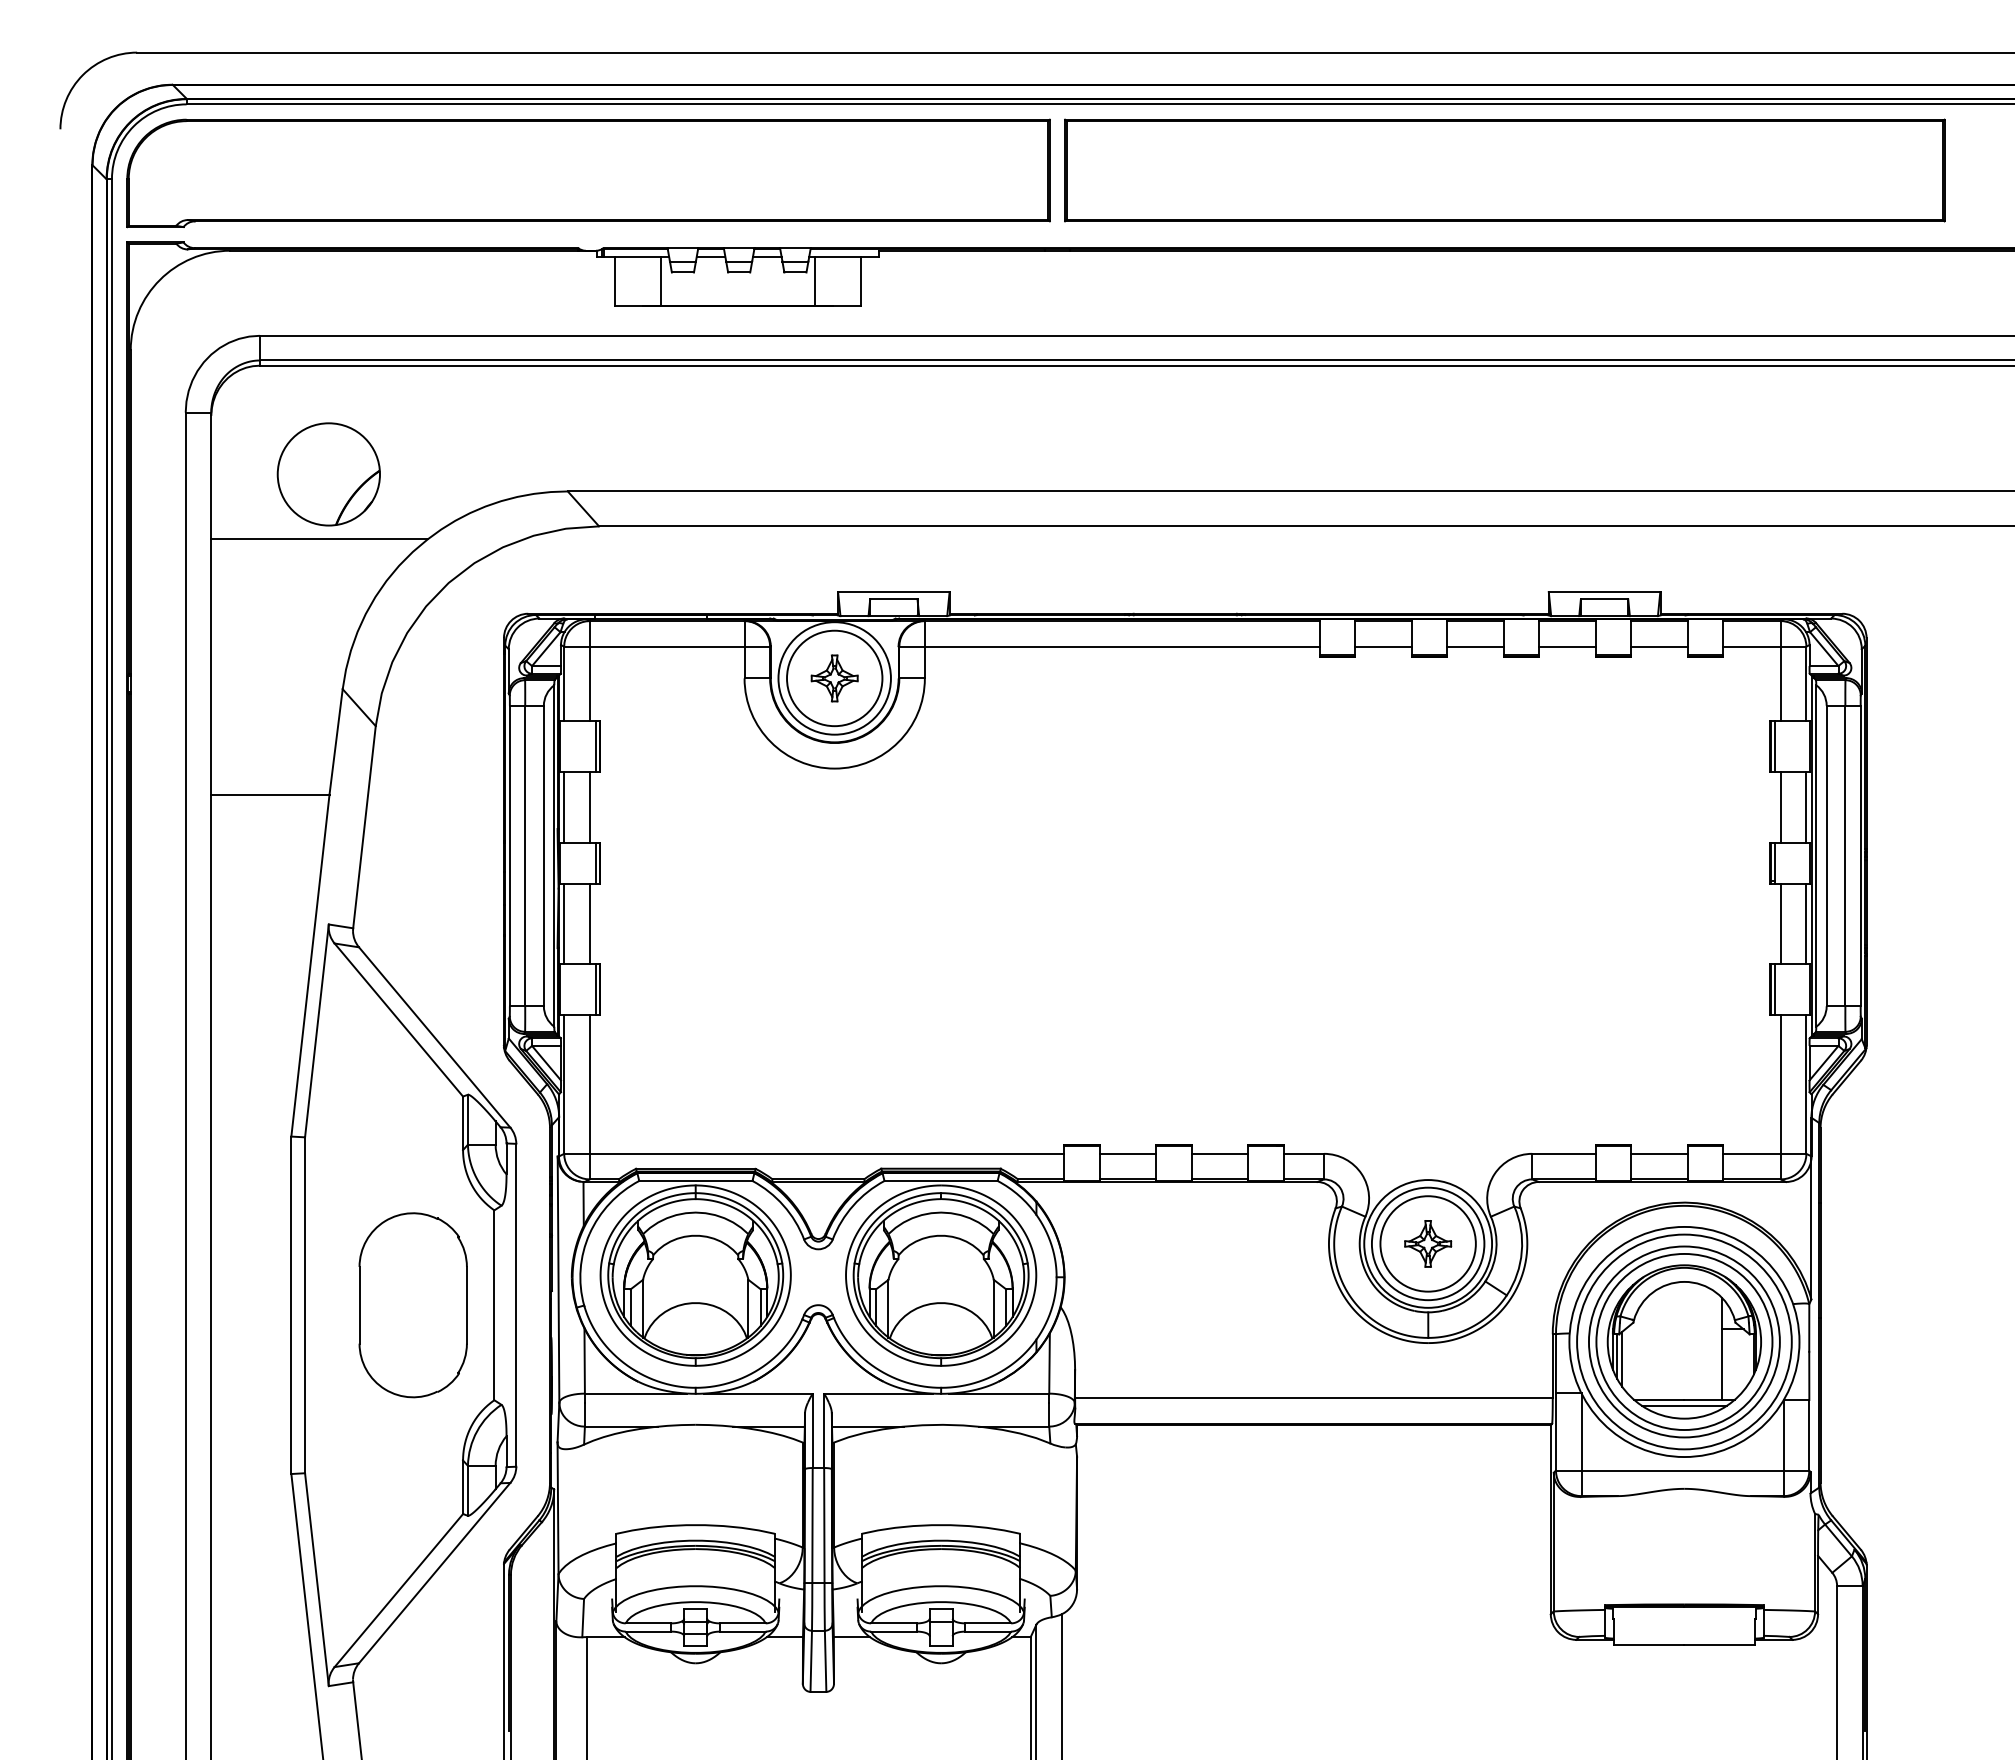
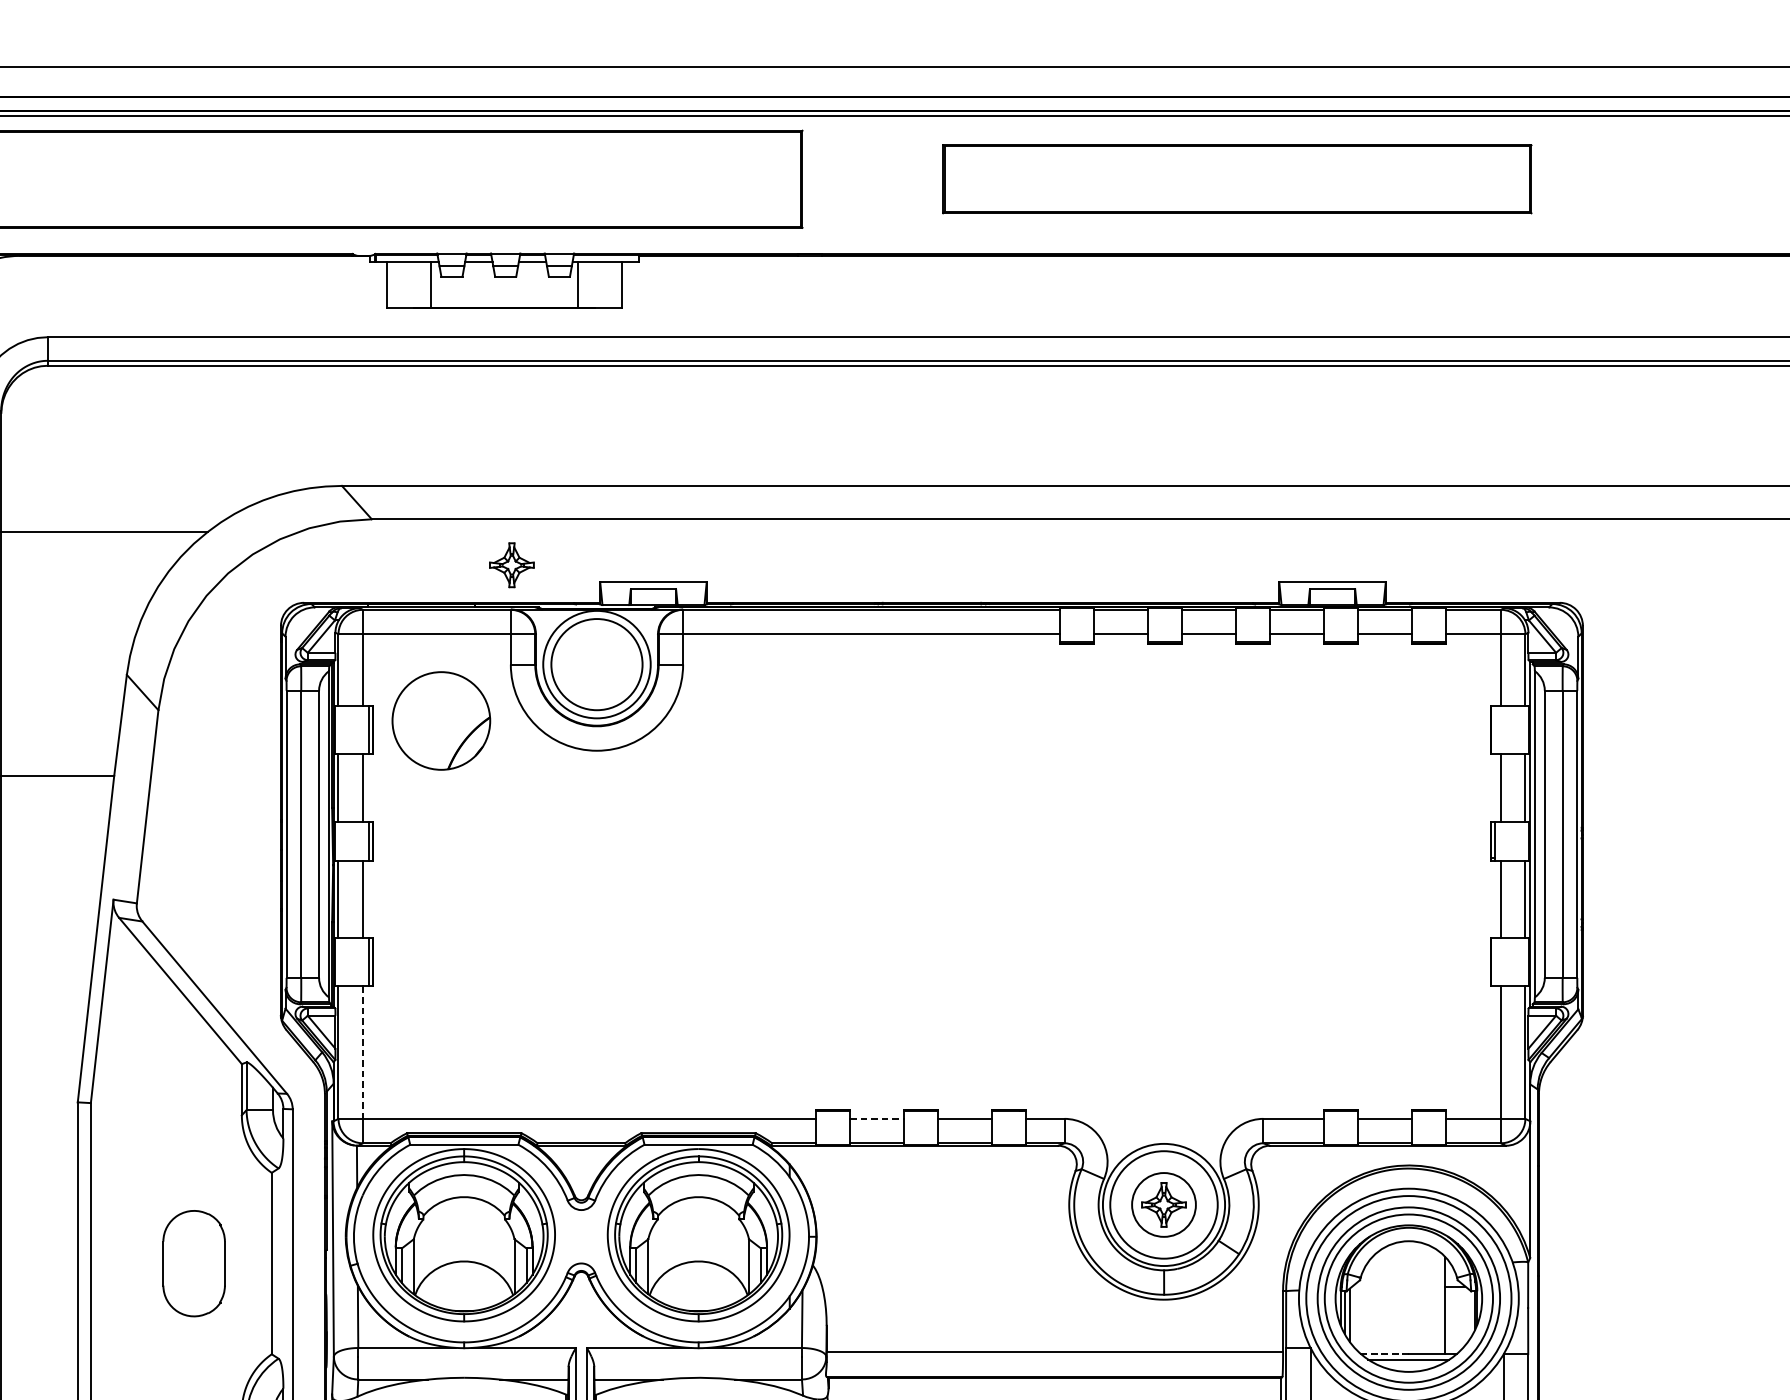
part: (1504, 170) -> (1236, 179), size x0.7
part: (328, 474) -> (441, 721), moved
part: (834, 678) -> (511, 565), moved
line: (1774, 746) -> (1494, 729), removed
line: (1774, 989) -> (1494, 961), removed
line: (589, 1085) -> (362, 1053), solid -> dashed
line: (1128, 1153) -> (877, 1118), solid -> dashed
circle: (1427, 1243) -> (1163, 1204), size x0.7
part: (412, 1305) -> (193, 1263), size x0.6
line: (1659, 1399) -> (1385, 1353), solid -> dashed

